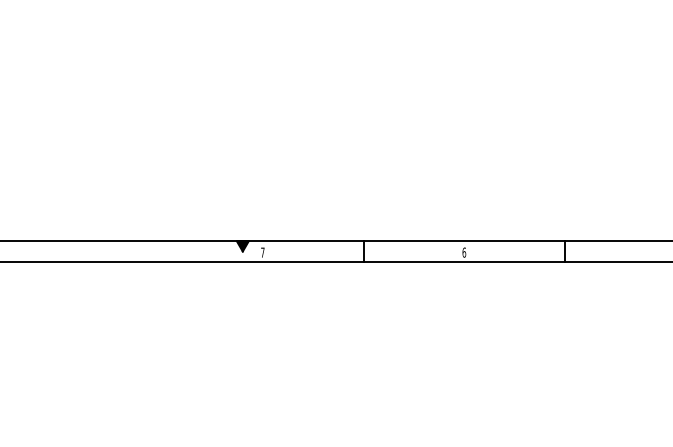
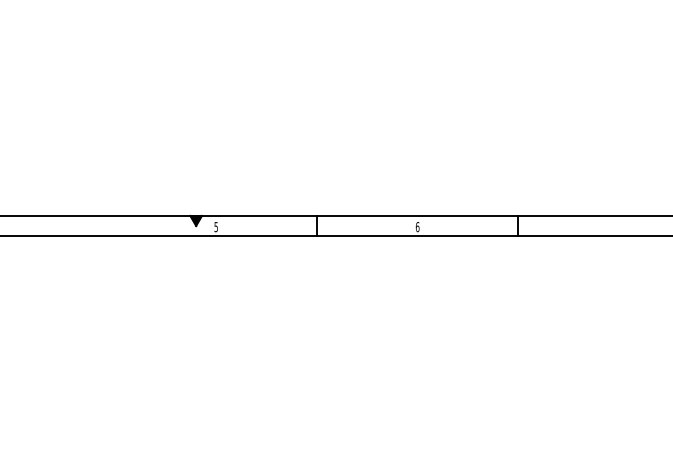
text: (262, 253) -> (215, 227), 7 -> 5

